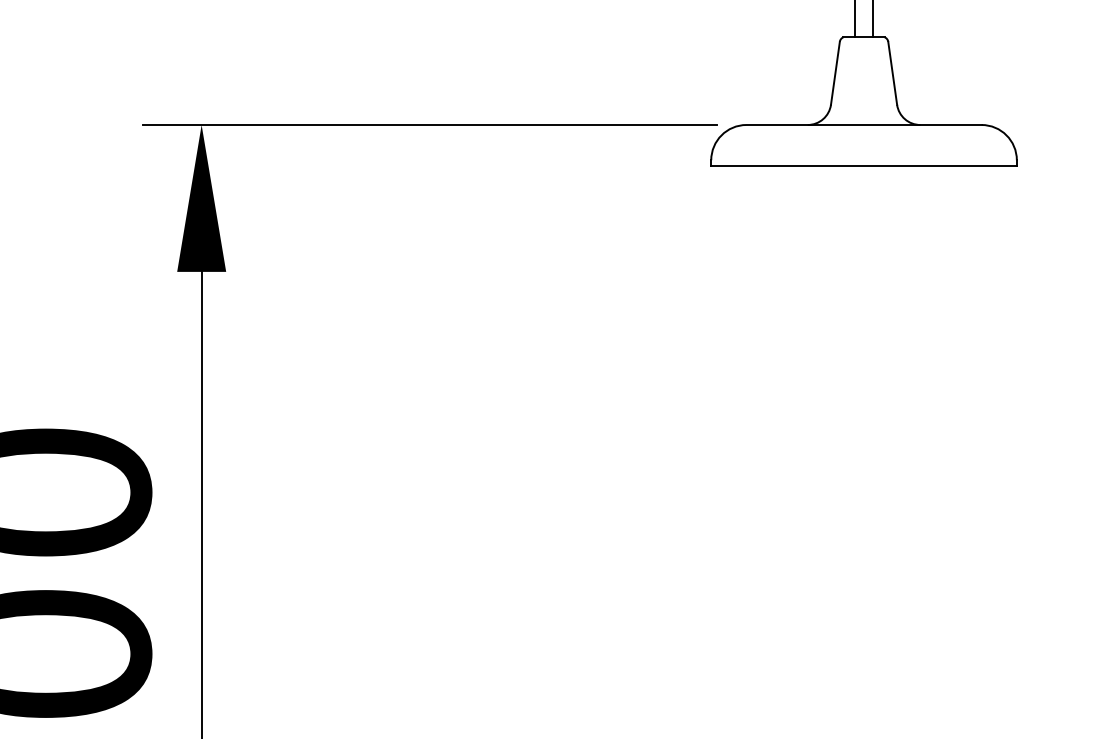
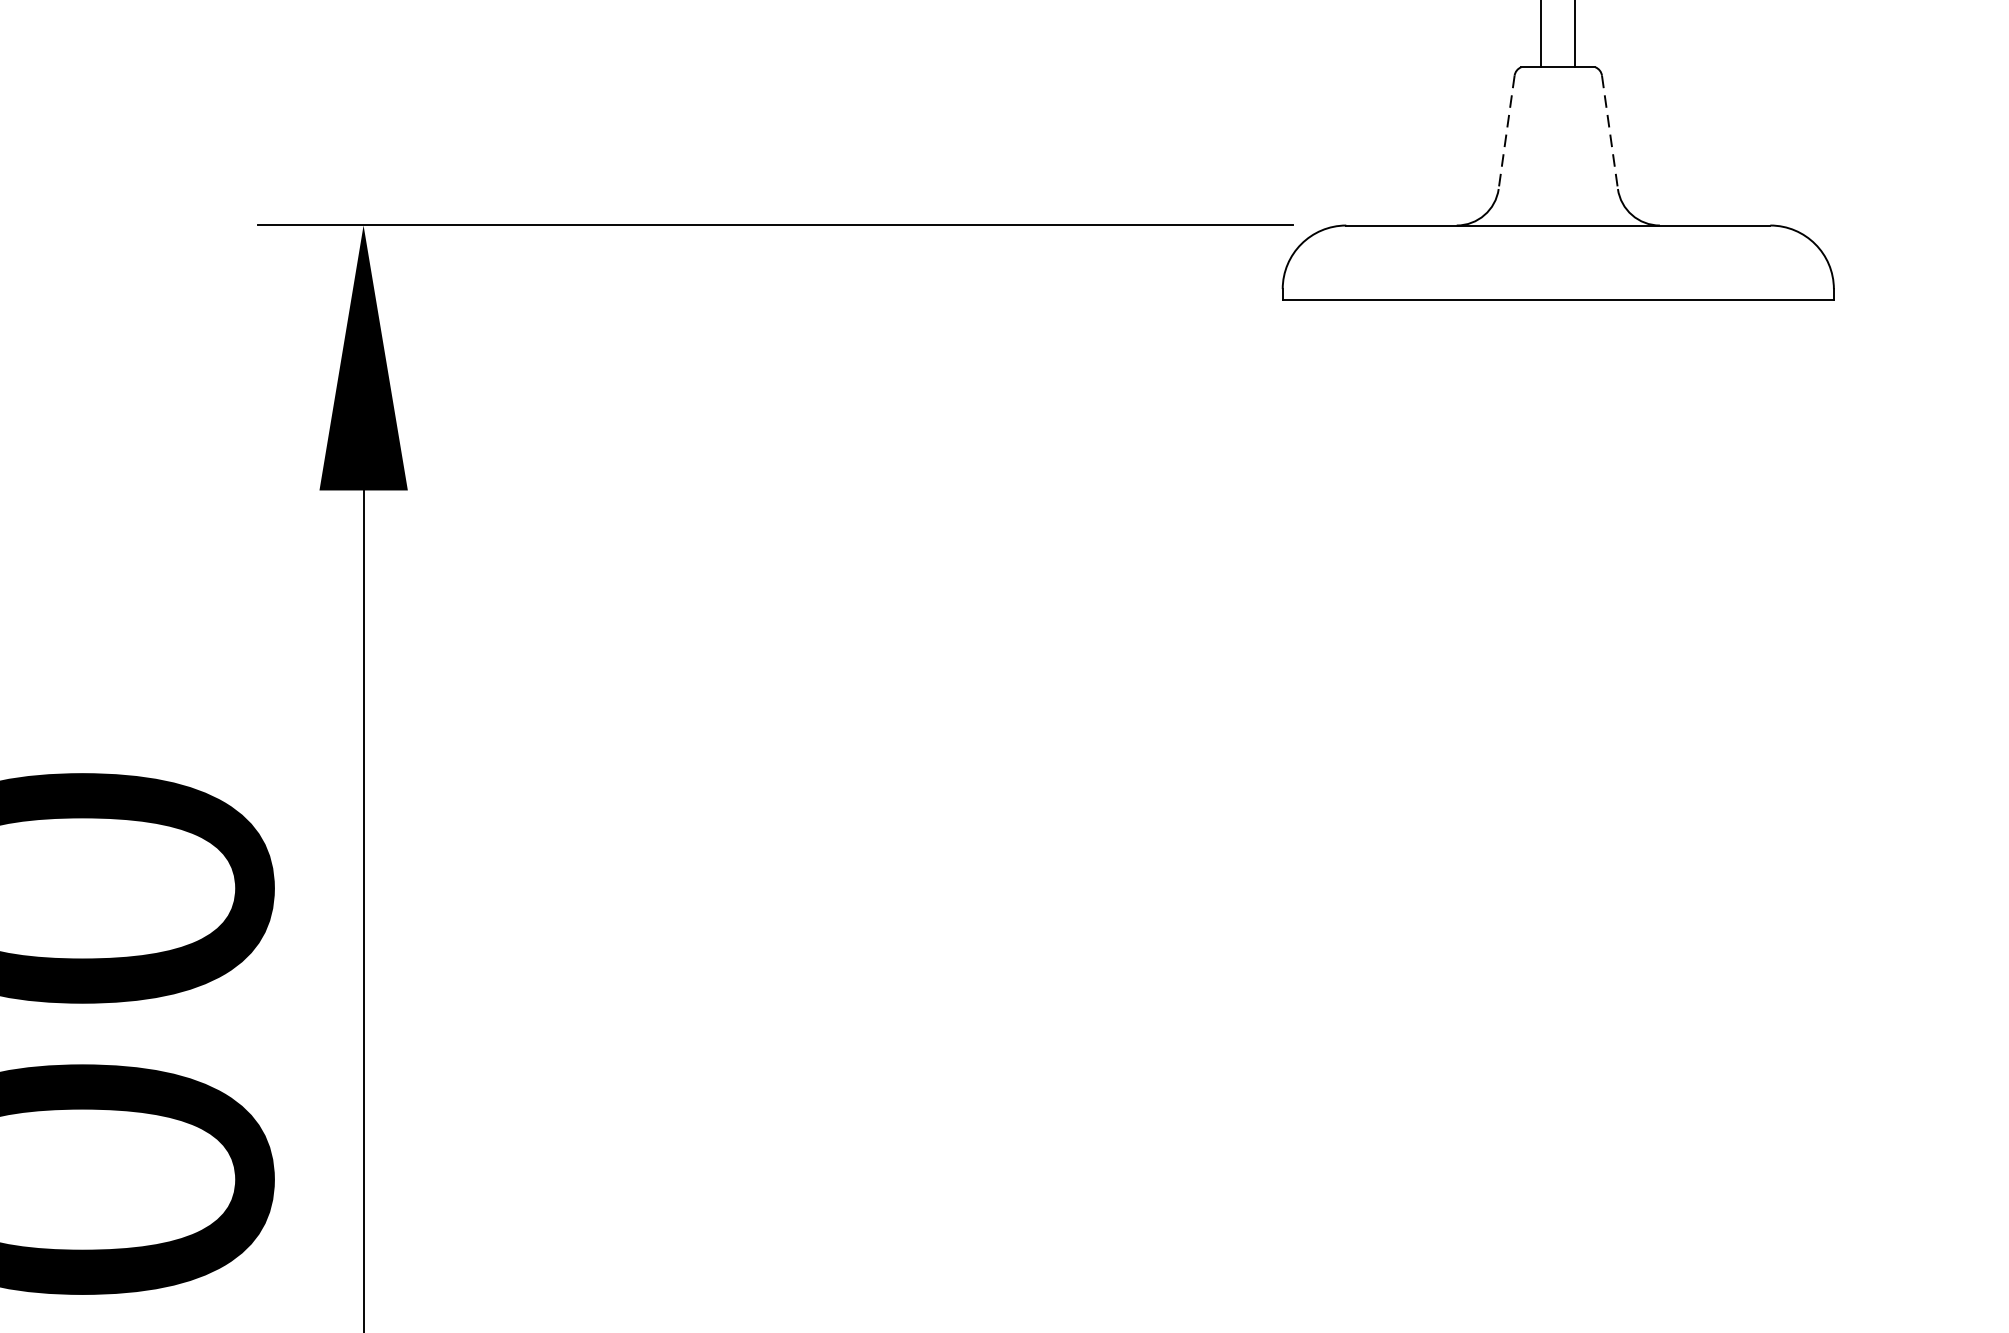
line: (835, 73) -> (1506, 132), solid -> dashed
line: (892, 73) -> (1609, 132), solid -> dashed

